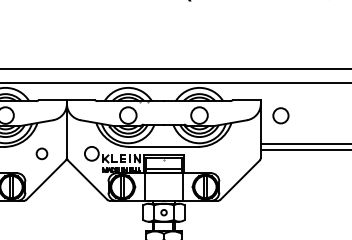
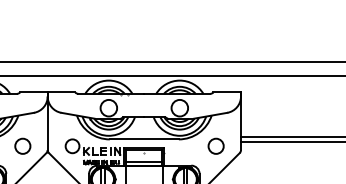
circle: (280, 115) -> (215, 145), moved
circle: (41, 153) -> (22, 145), size x1.43

